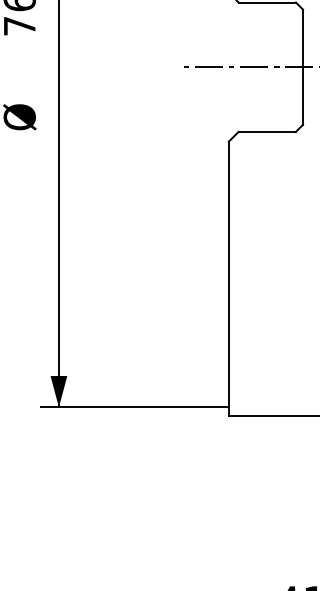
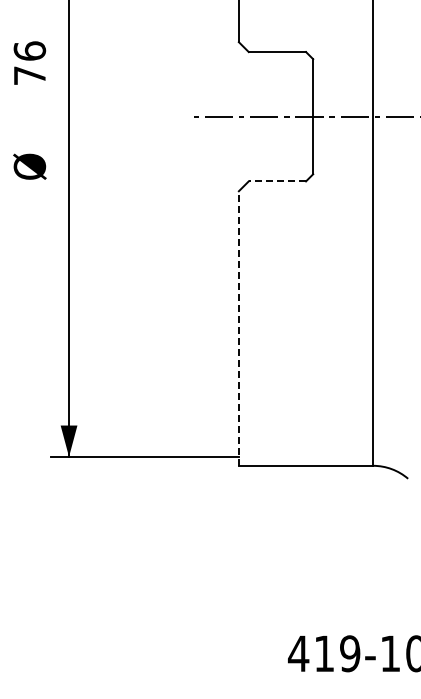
line: (267, 131) -> (277, 181), solid -> dashed
line: (228, 278) -> (238, 328), solid -> dashed

